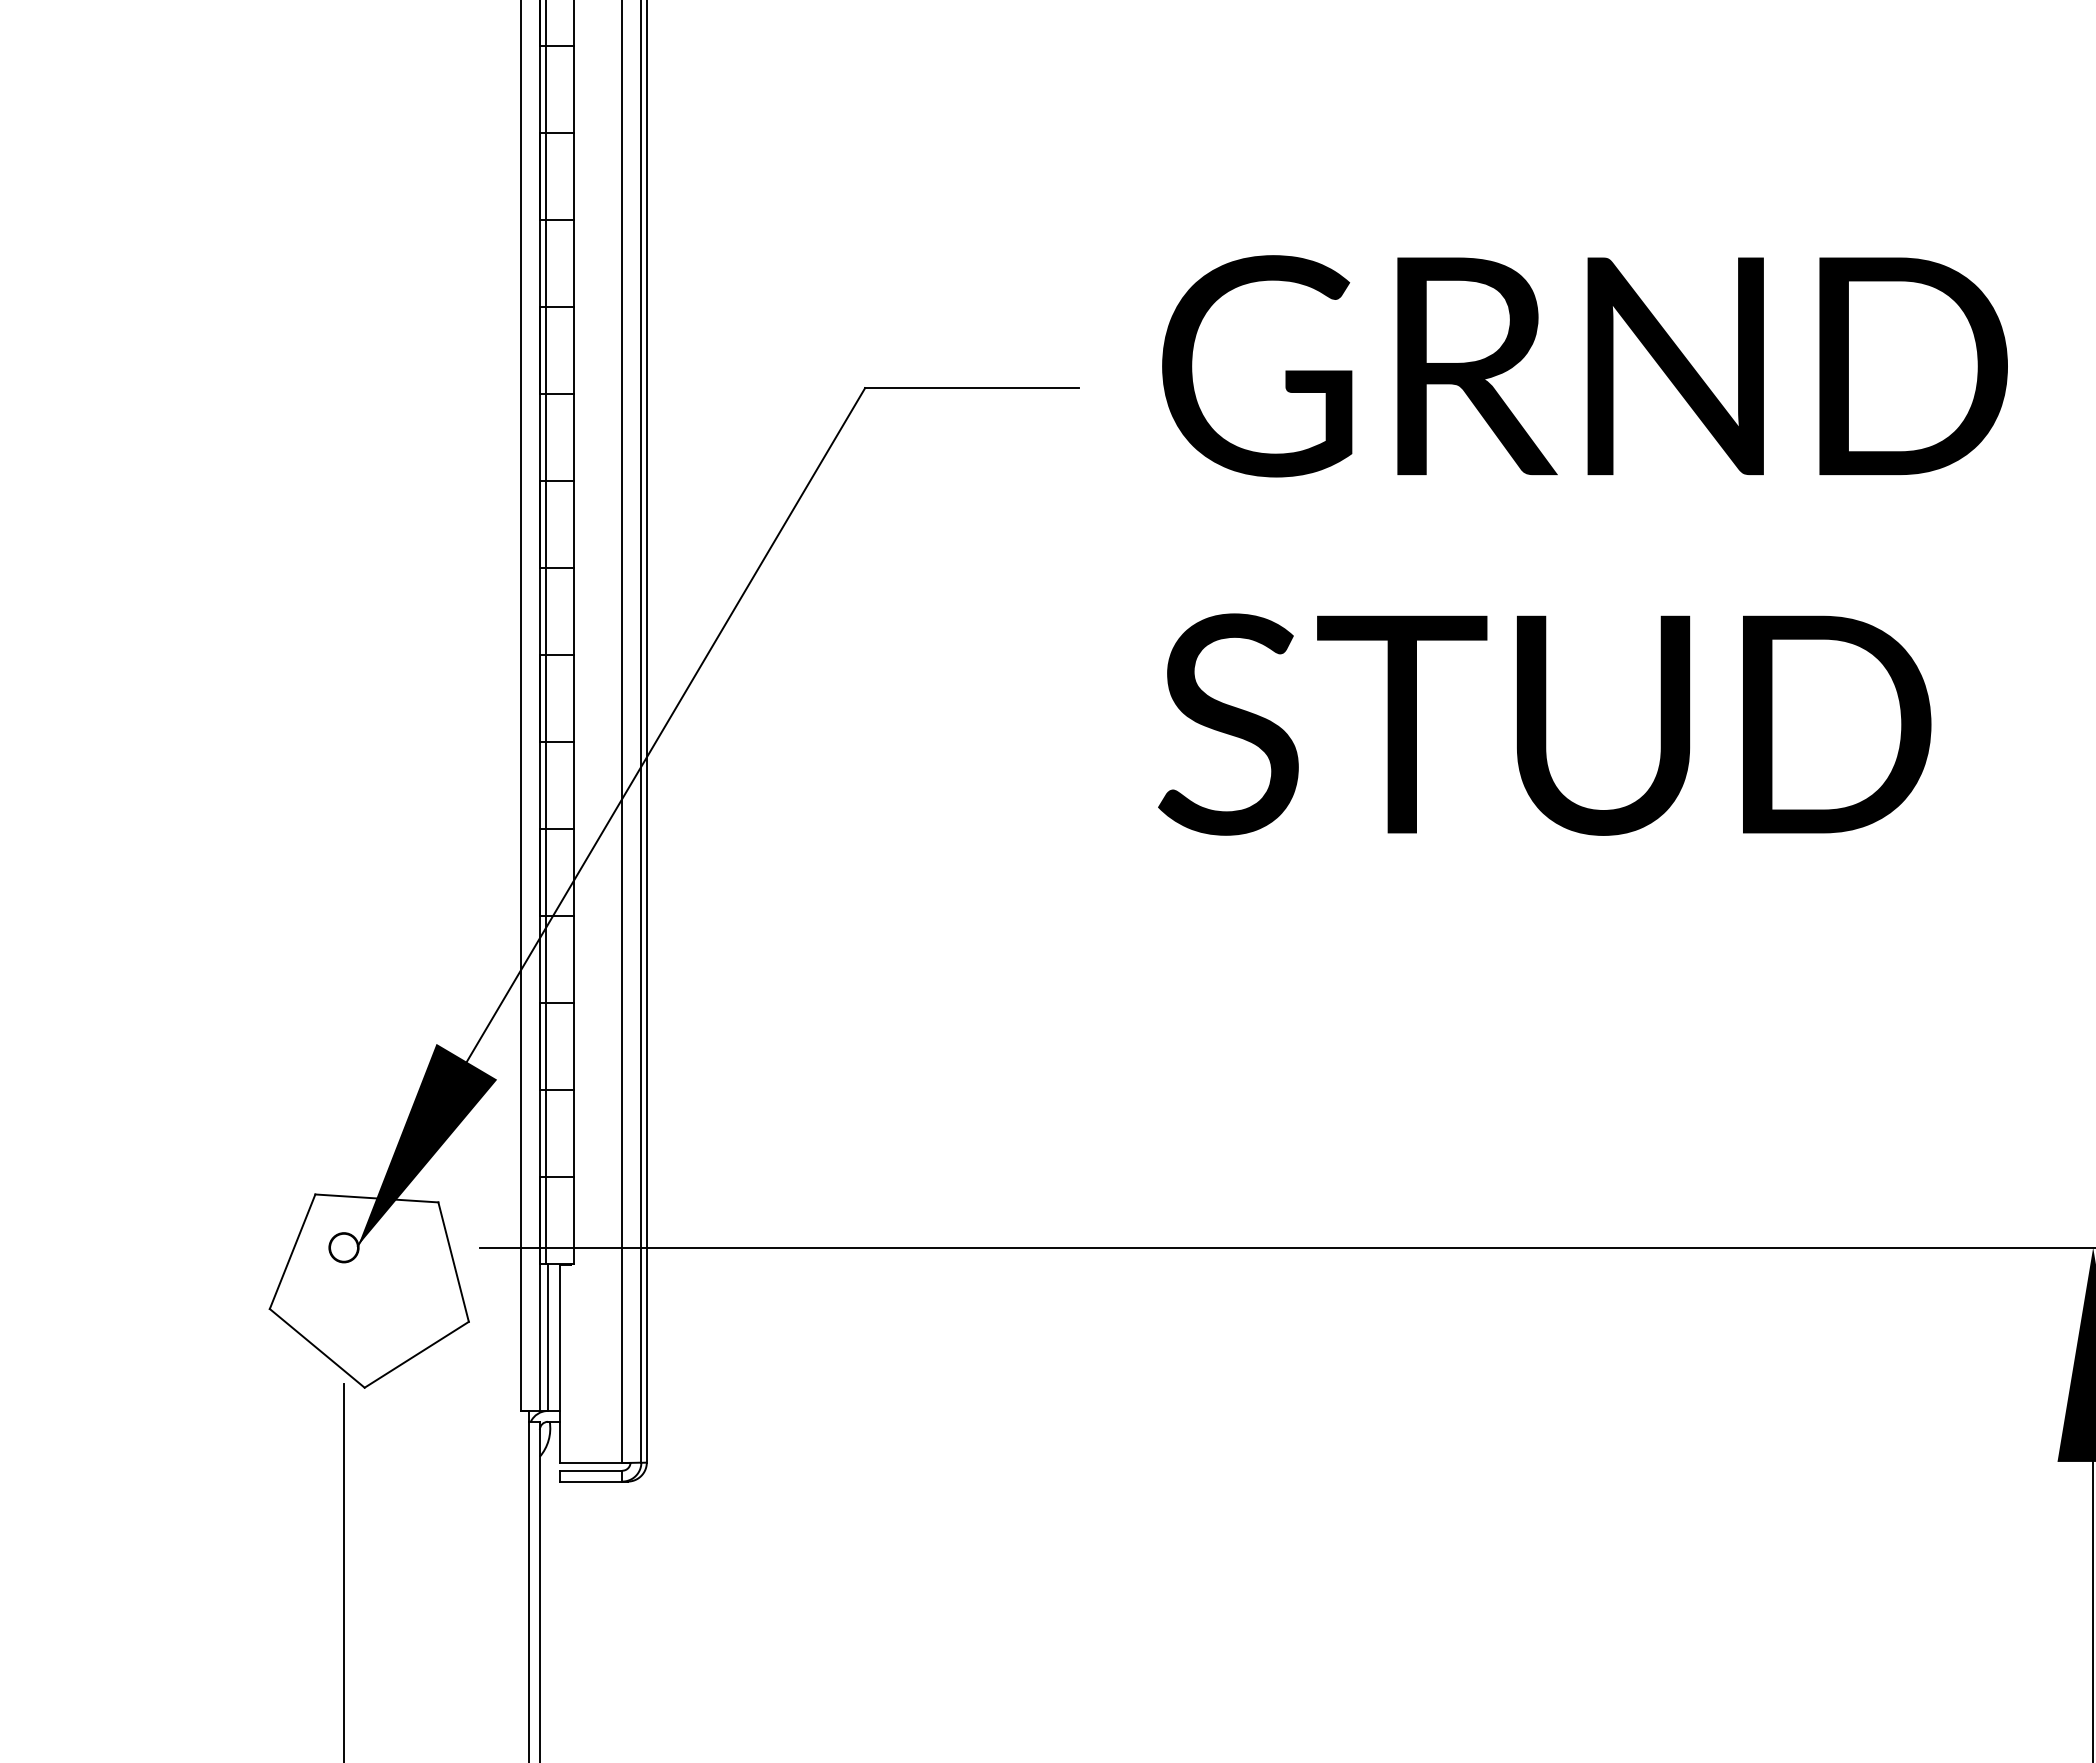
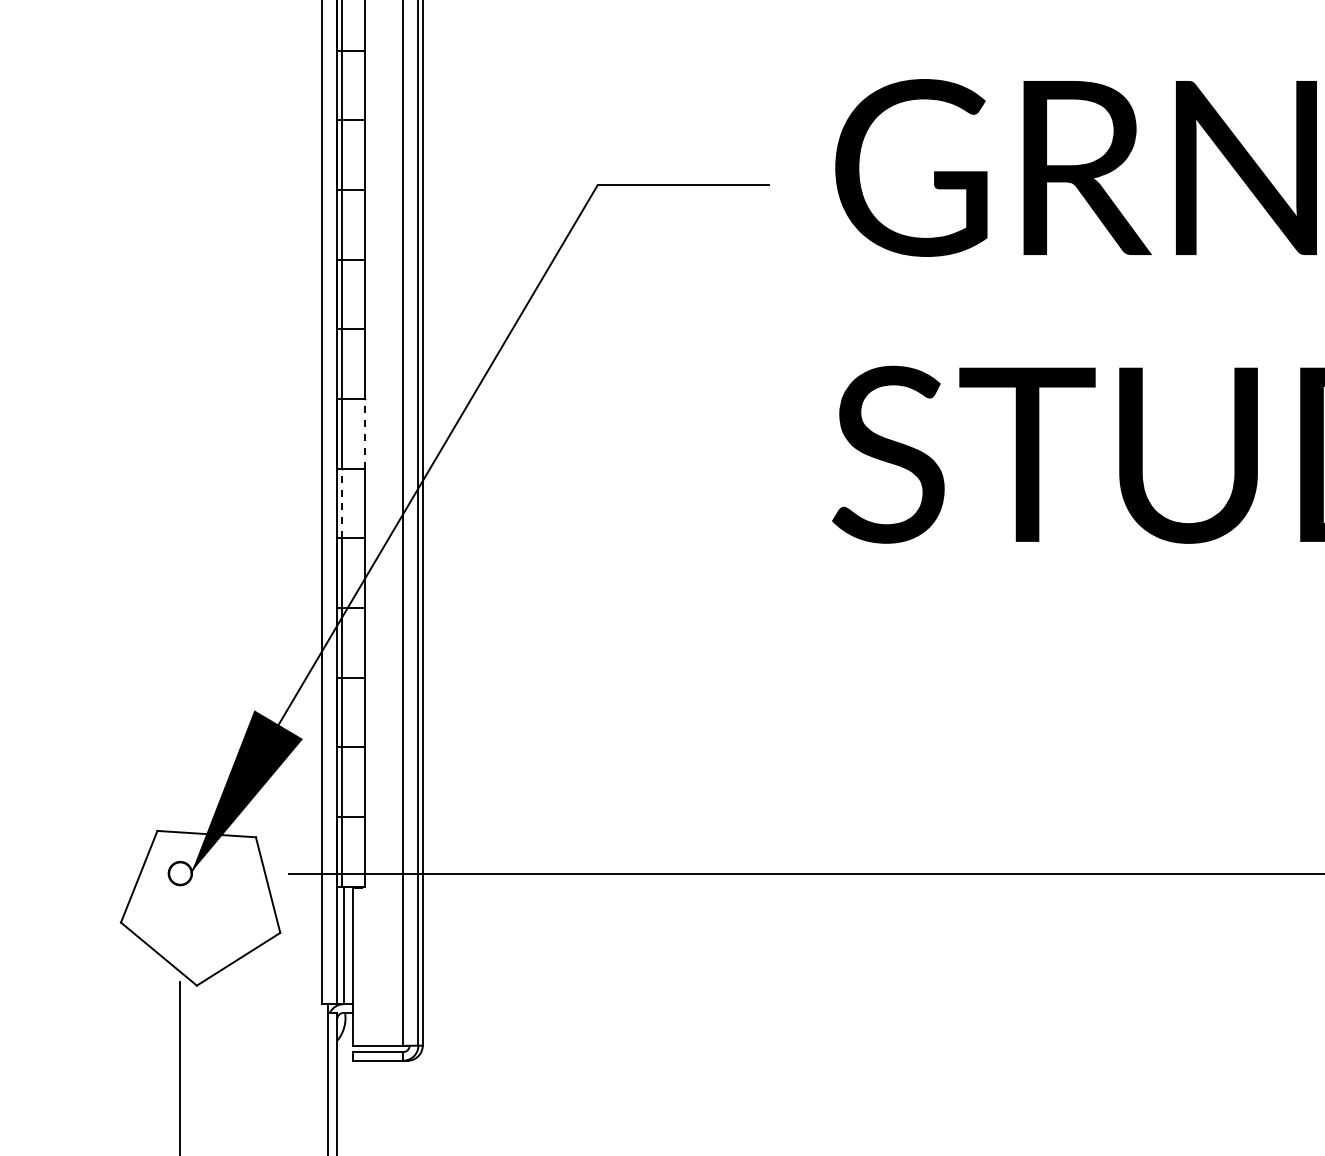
line: (574, 698) -> (364, 433), solid -> dashed
line: (546, 785) -> (342, 503), solid -> dashed

